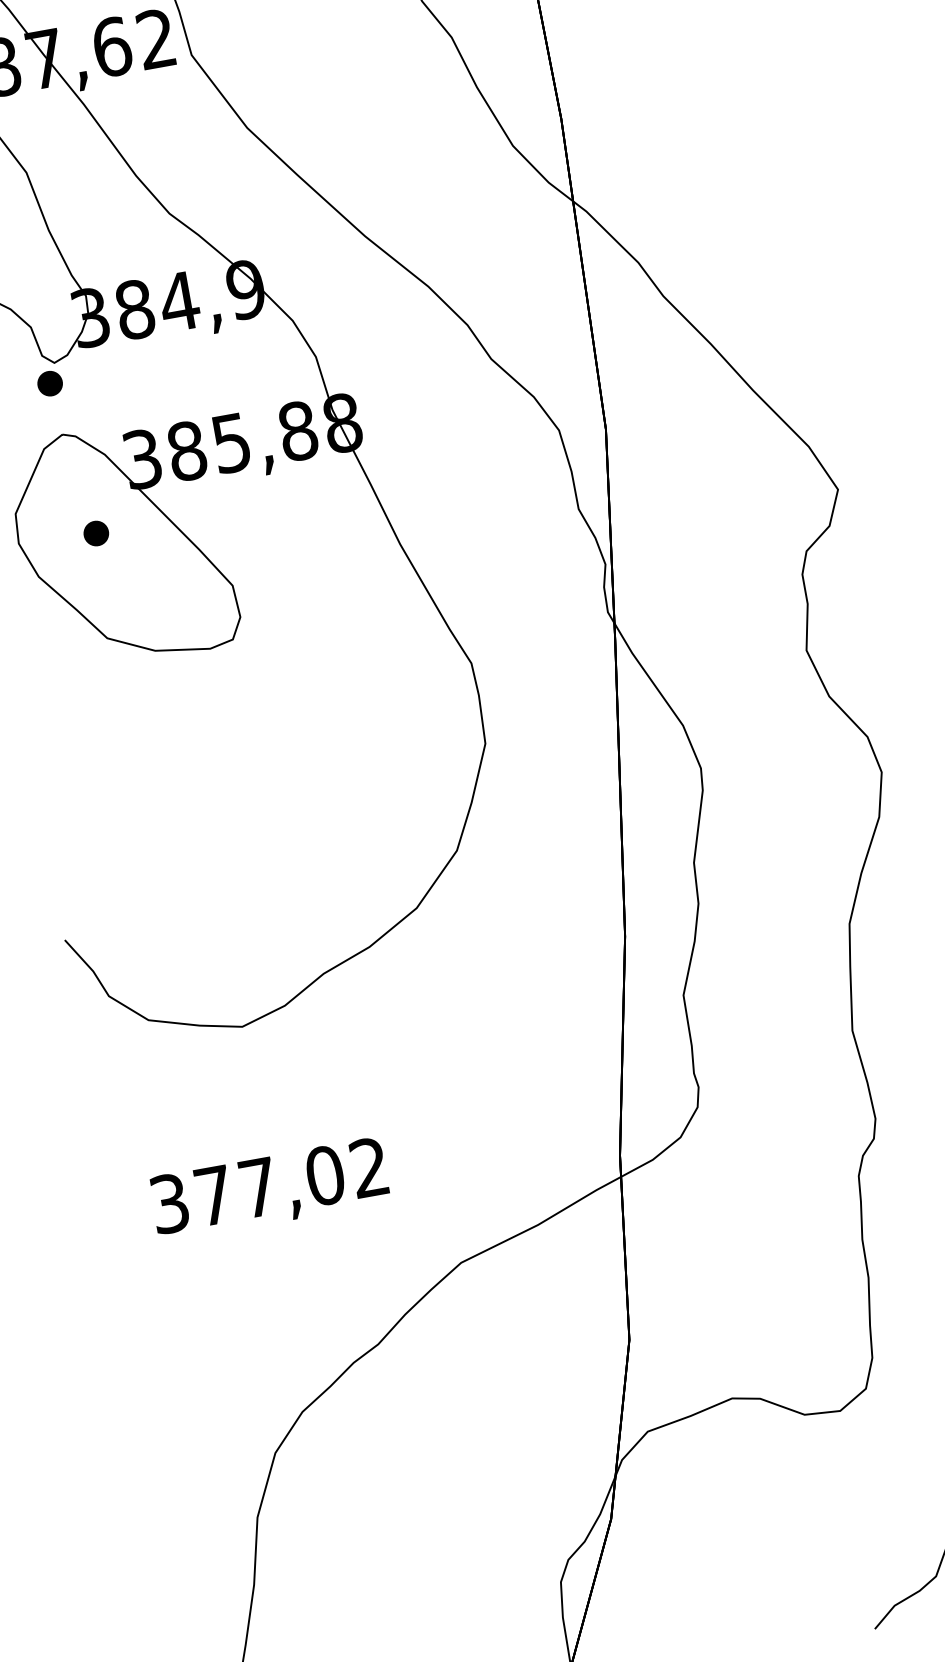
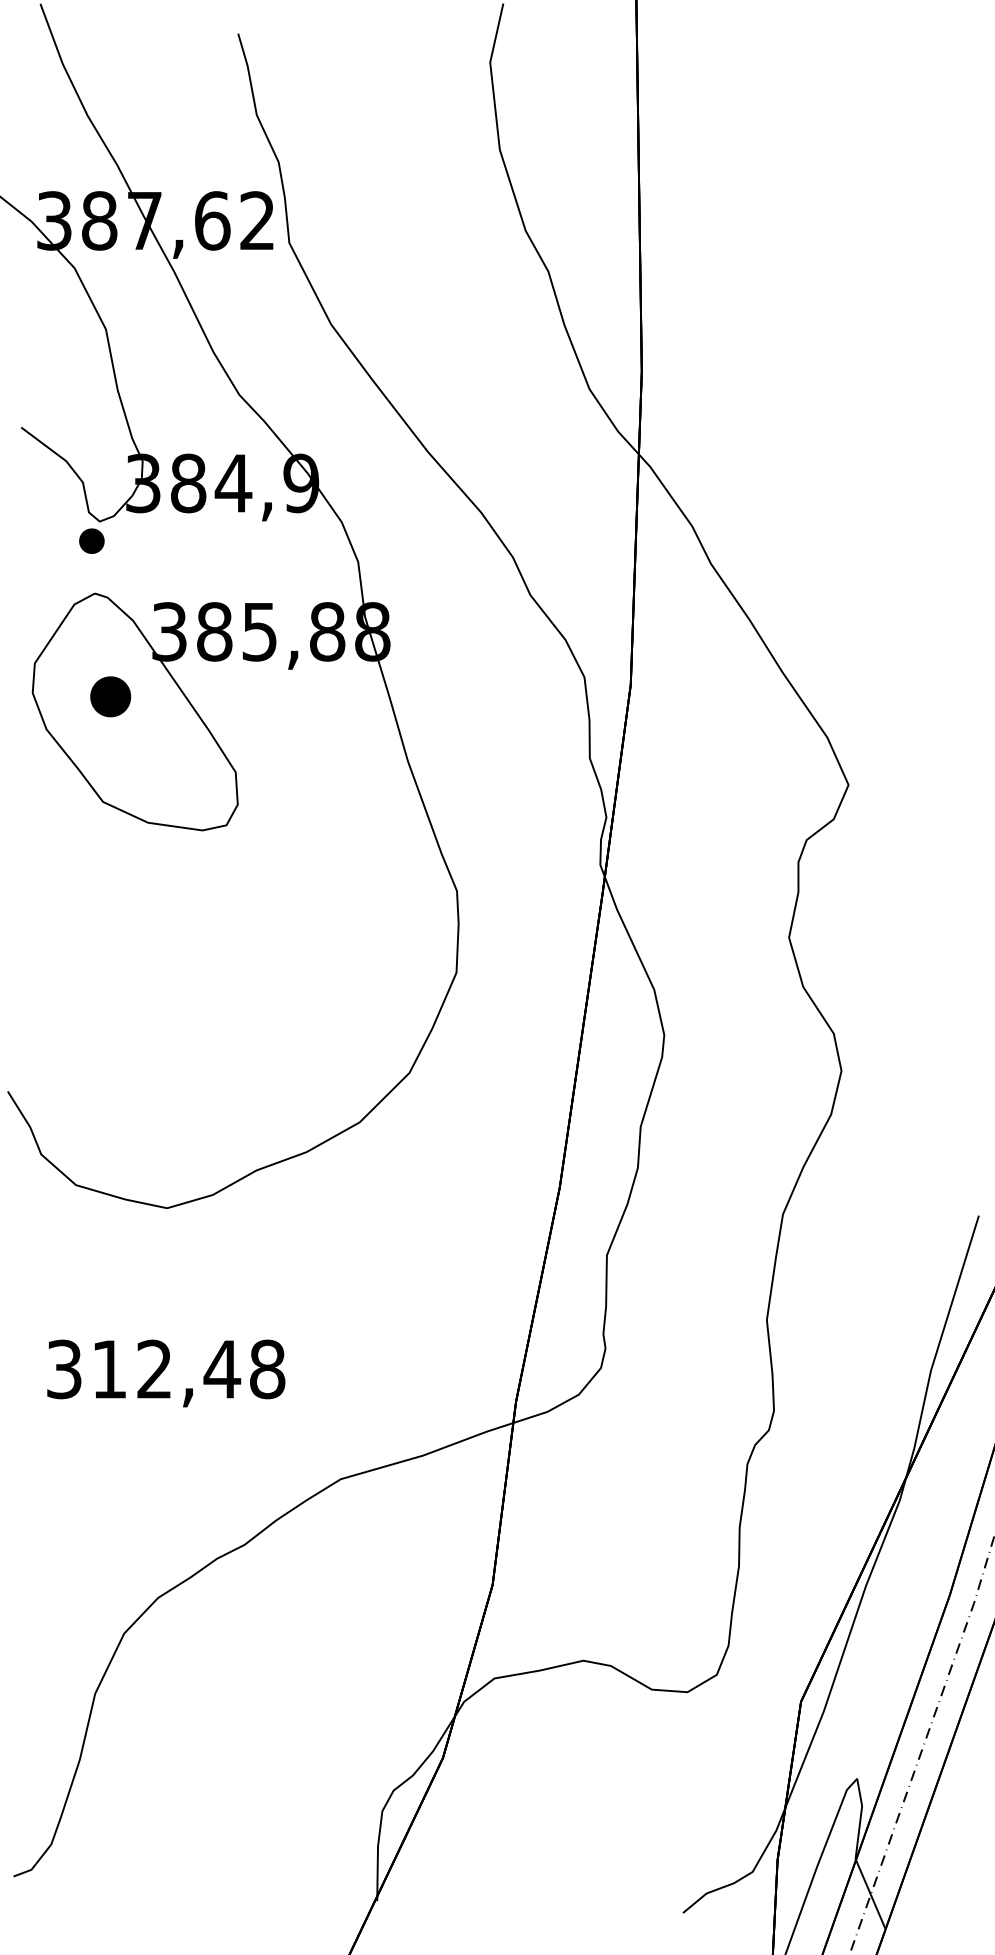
part: (95, 533) -> (110, 696), size x1.6
text: (292, 1181) -> (189, 1369), 377,02 -> 312,48

